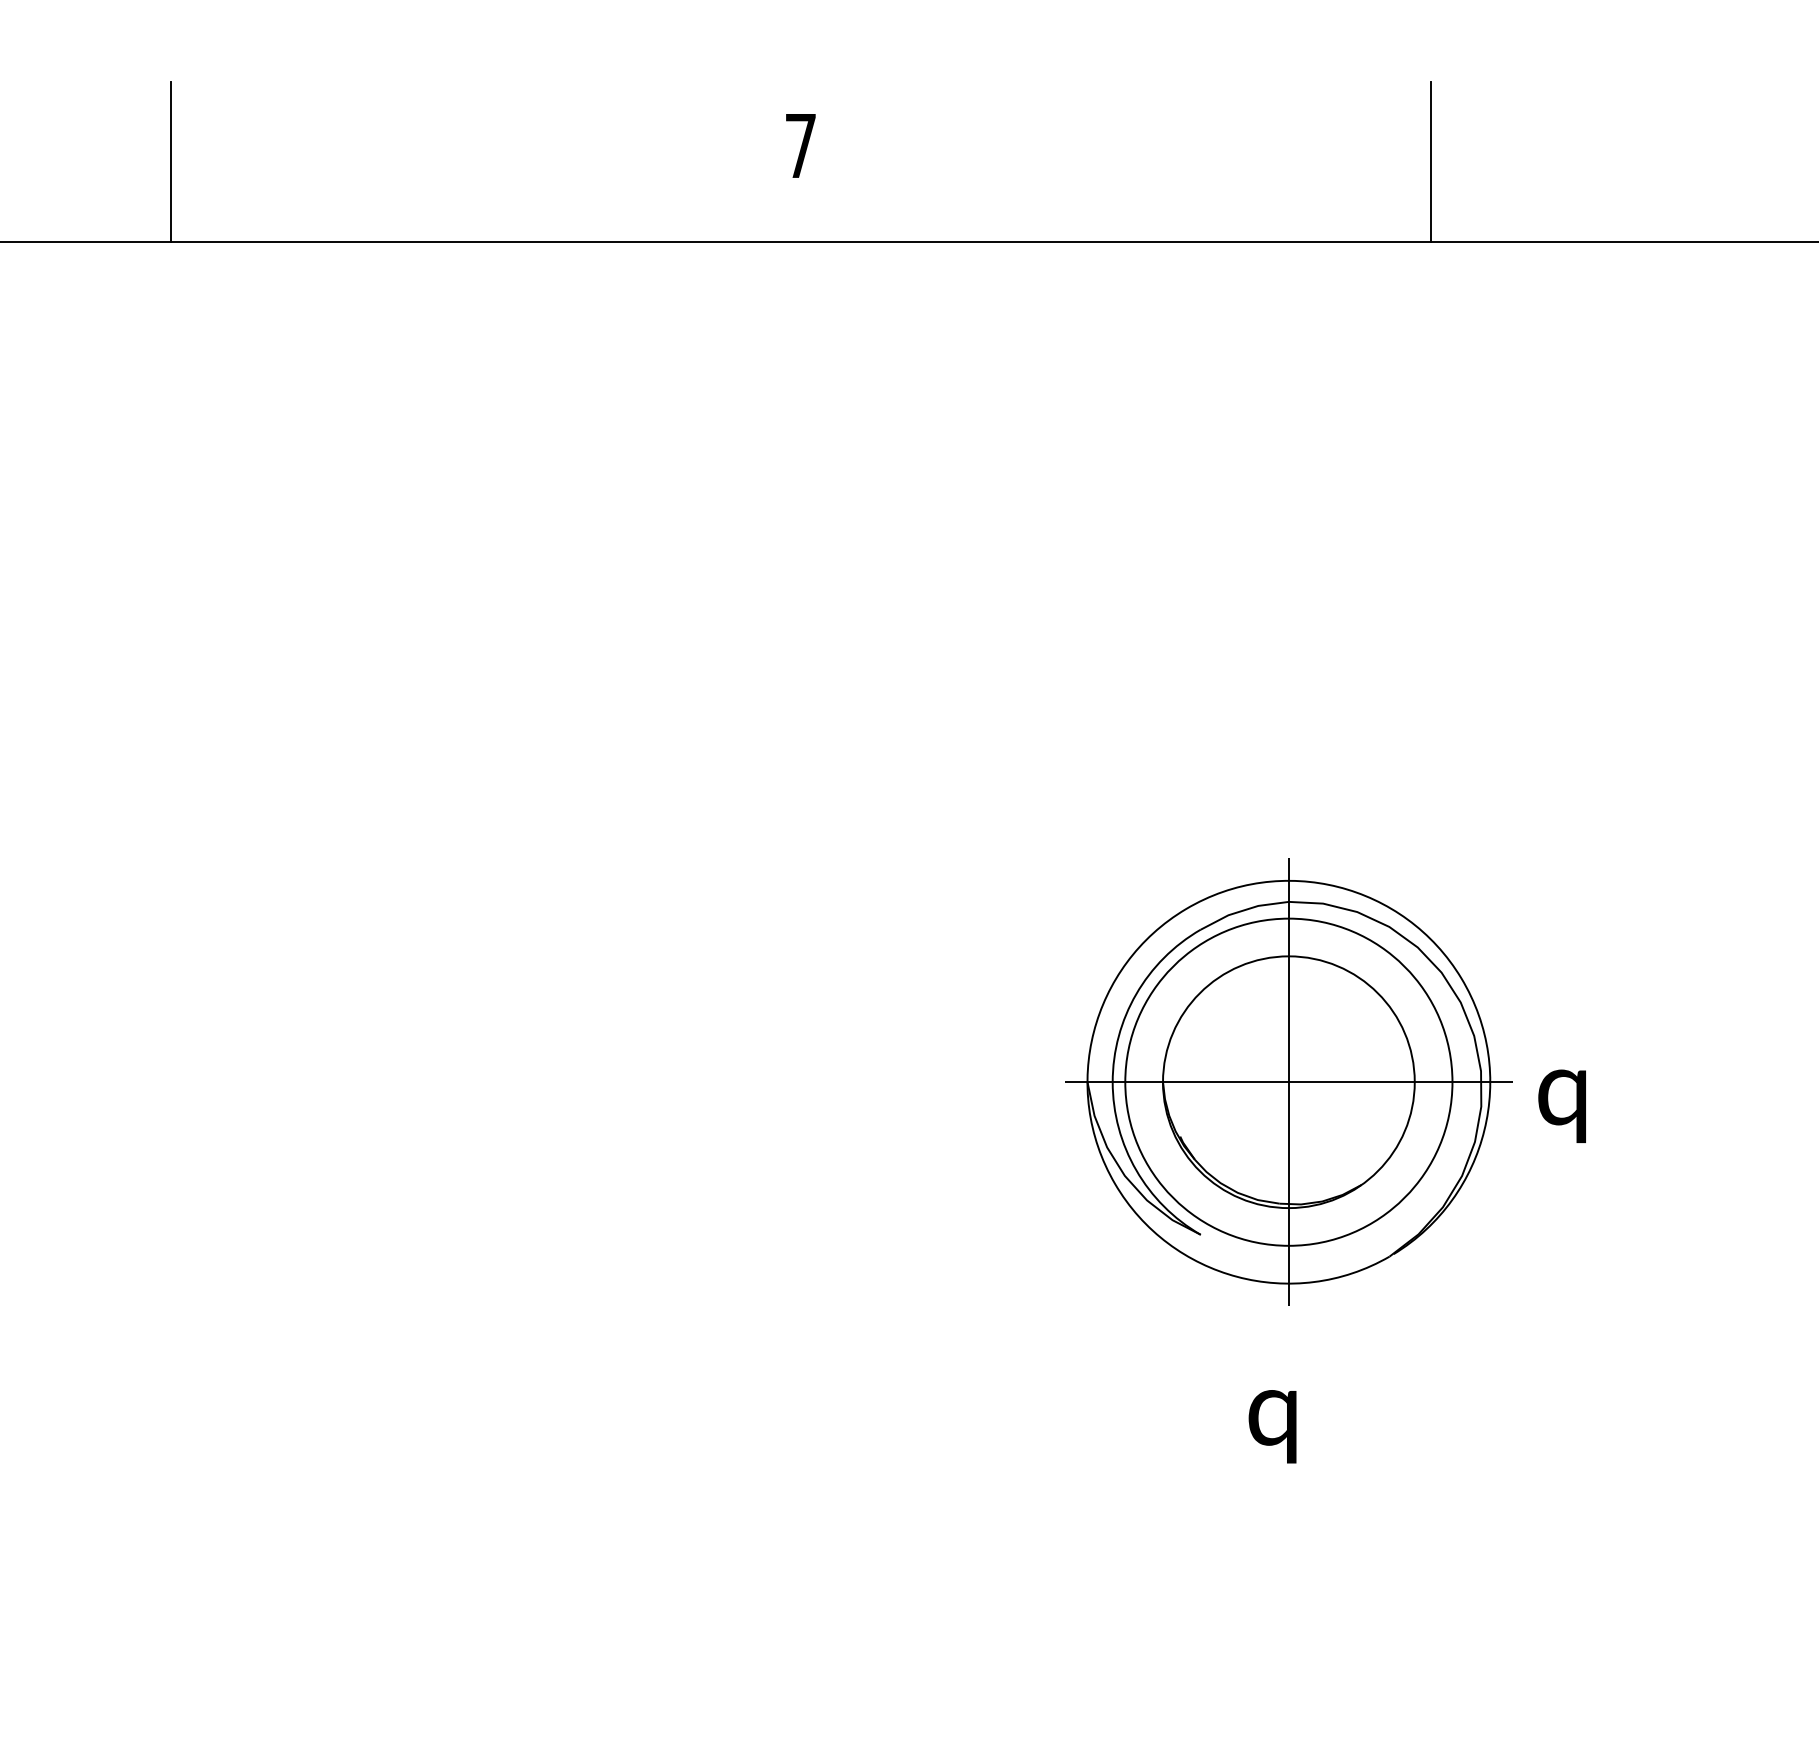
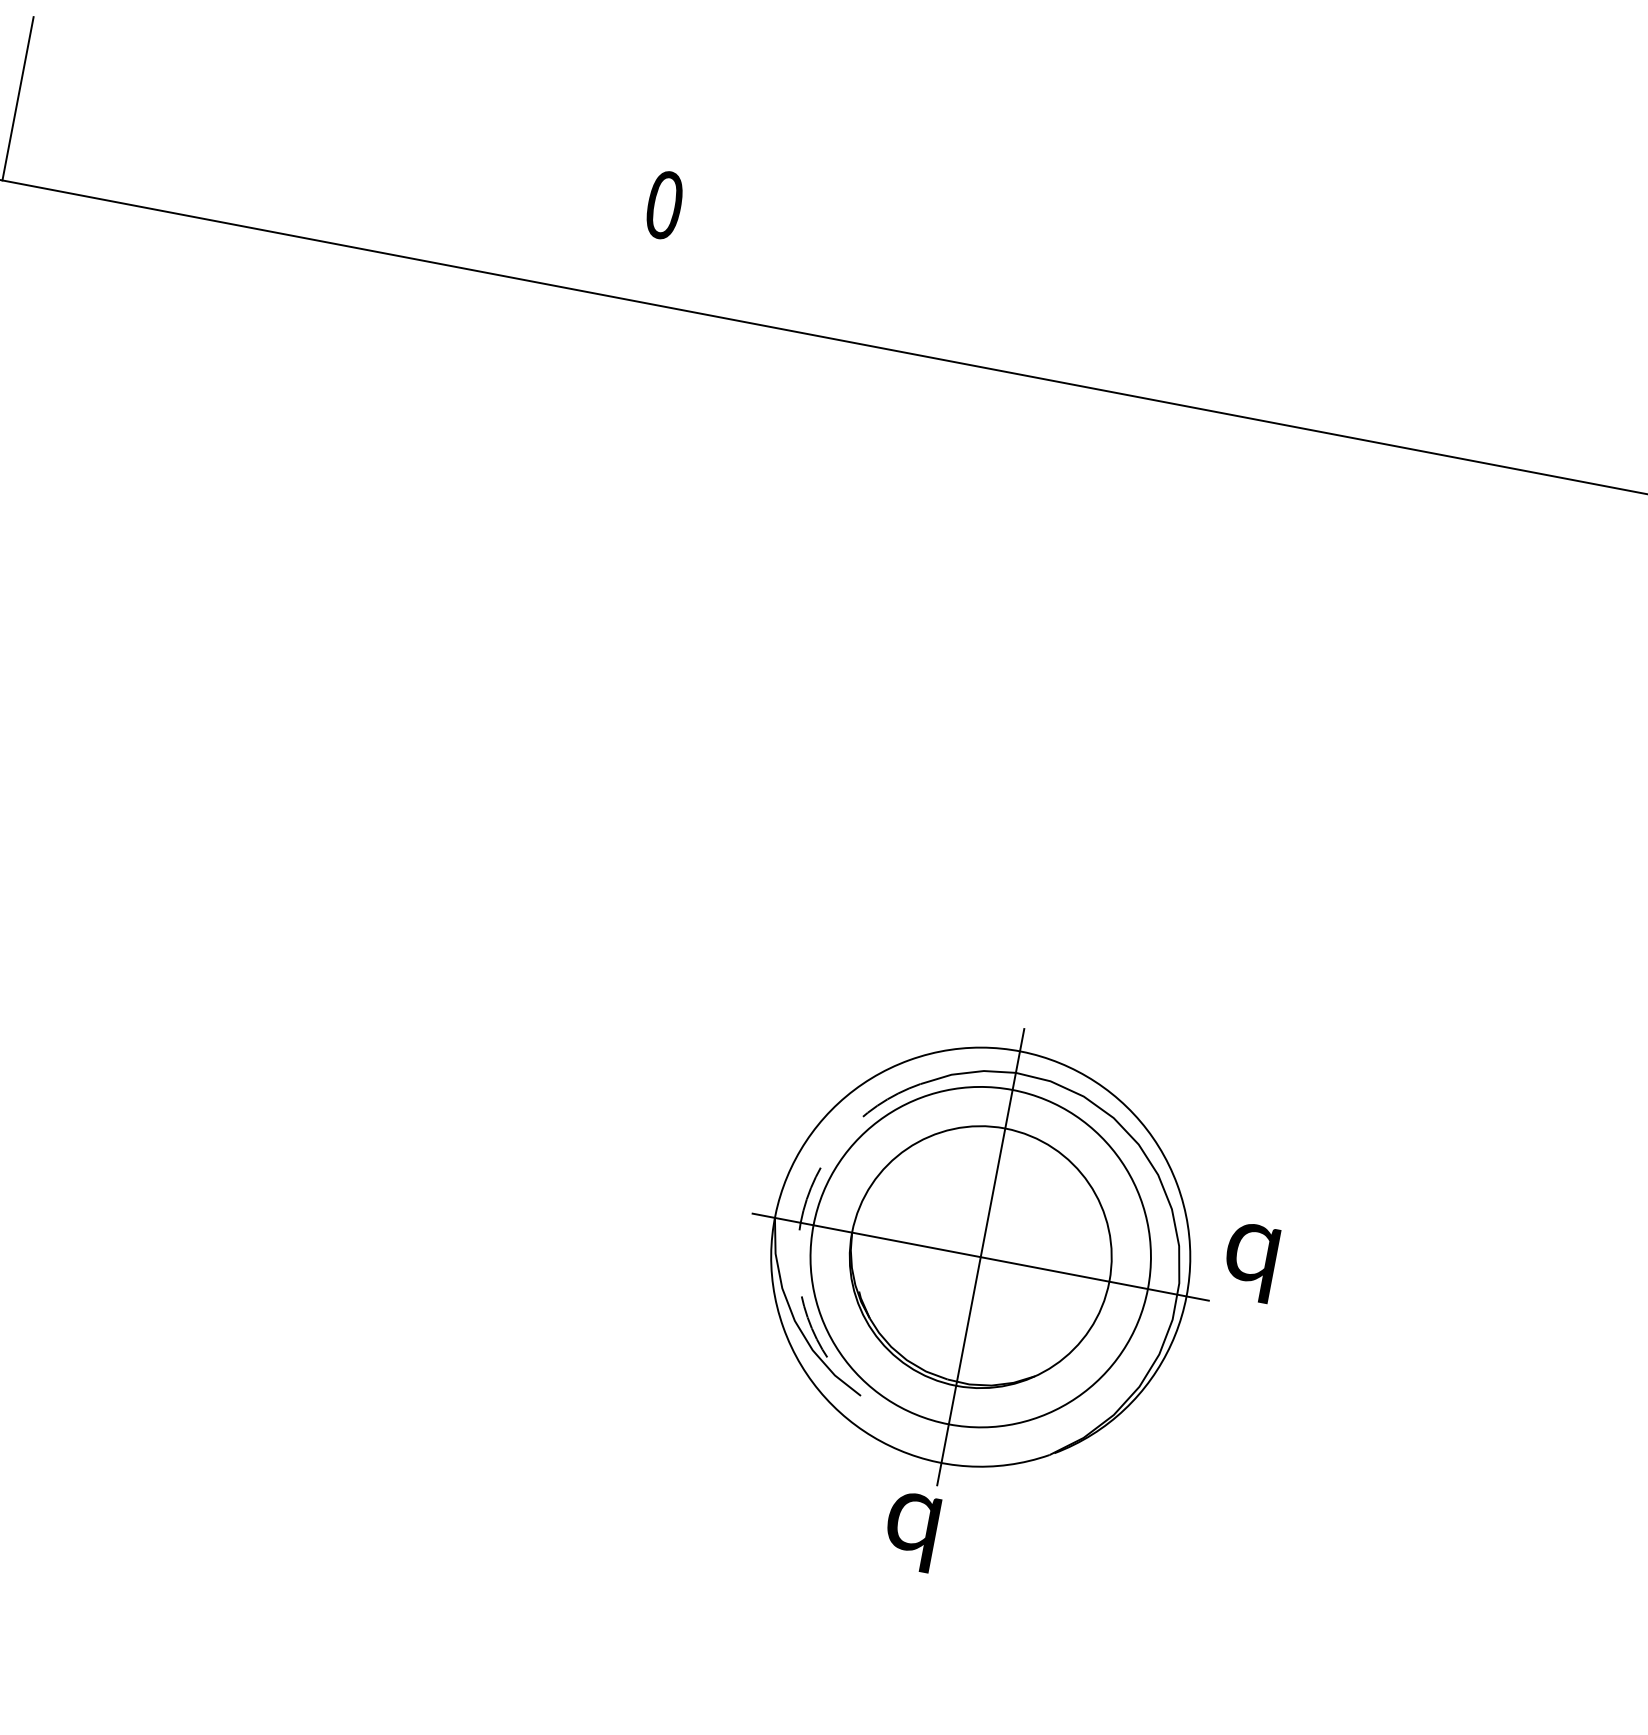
text: (800, 145) -> (664, 204), 7 -> 0
line: (1430, 161) -> (1304, 343), removed
arc: (1112, 1082) -> (800, 1223), solid -> dashed
text: (1561, 1105) -> (1249, 1261), moved
text: (1272, 1426) -> (911, 1531), moved

